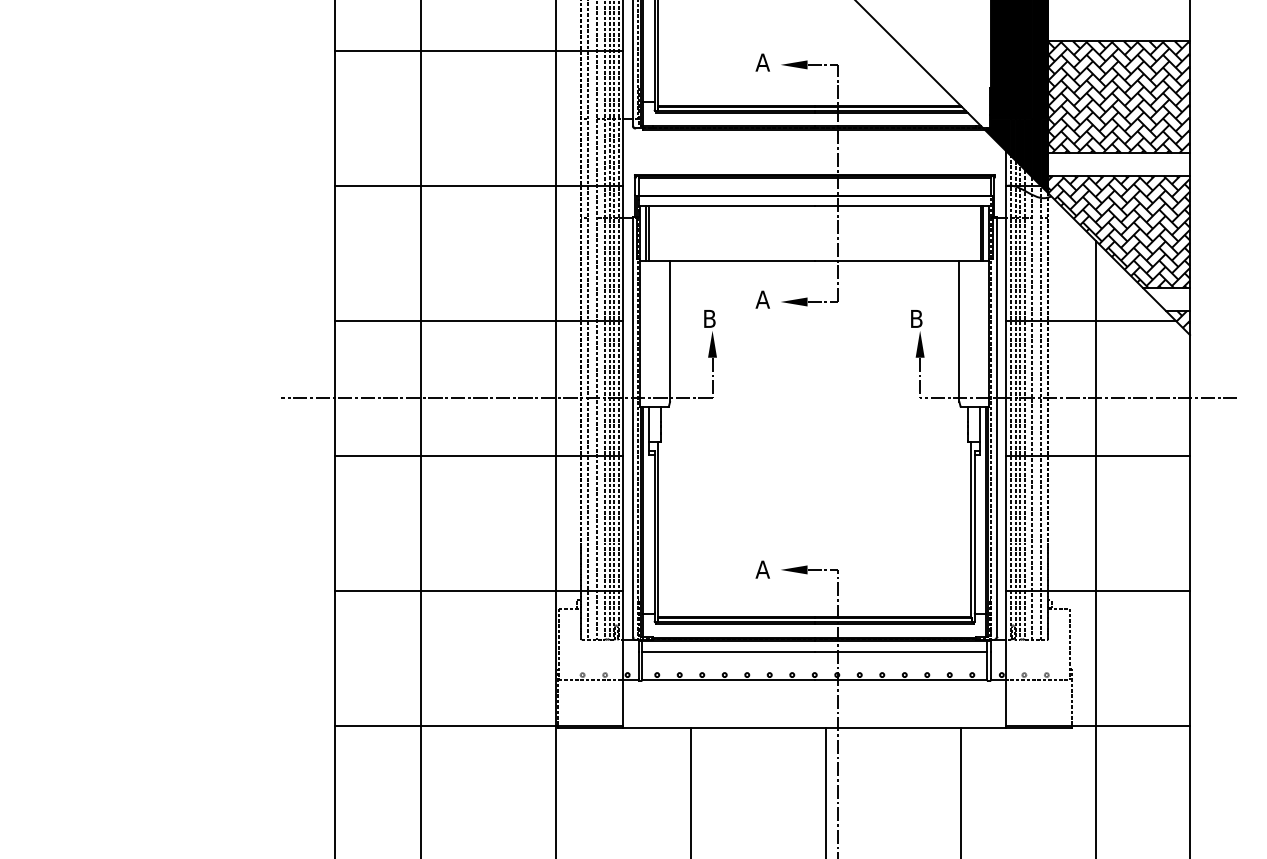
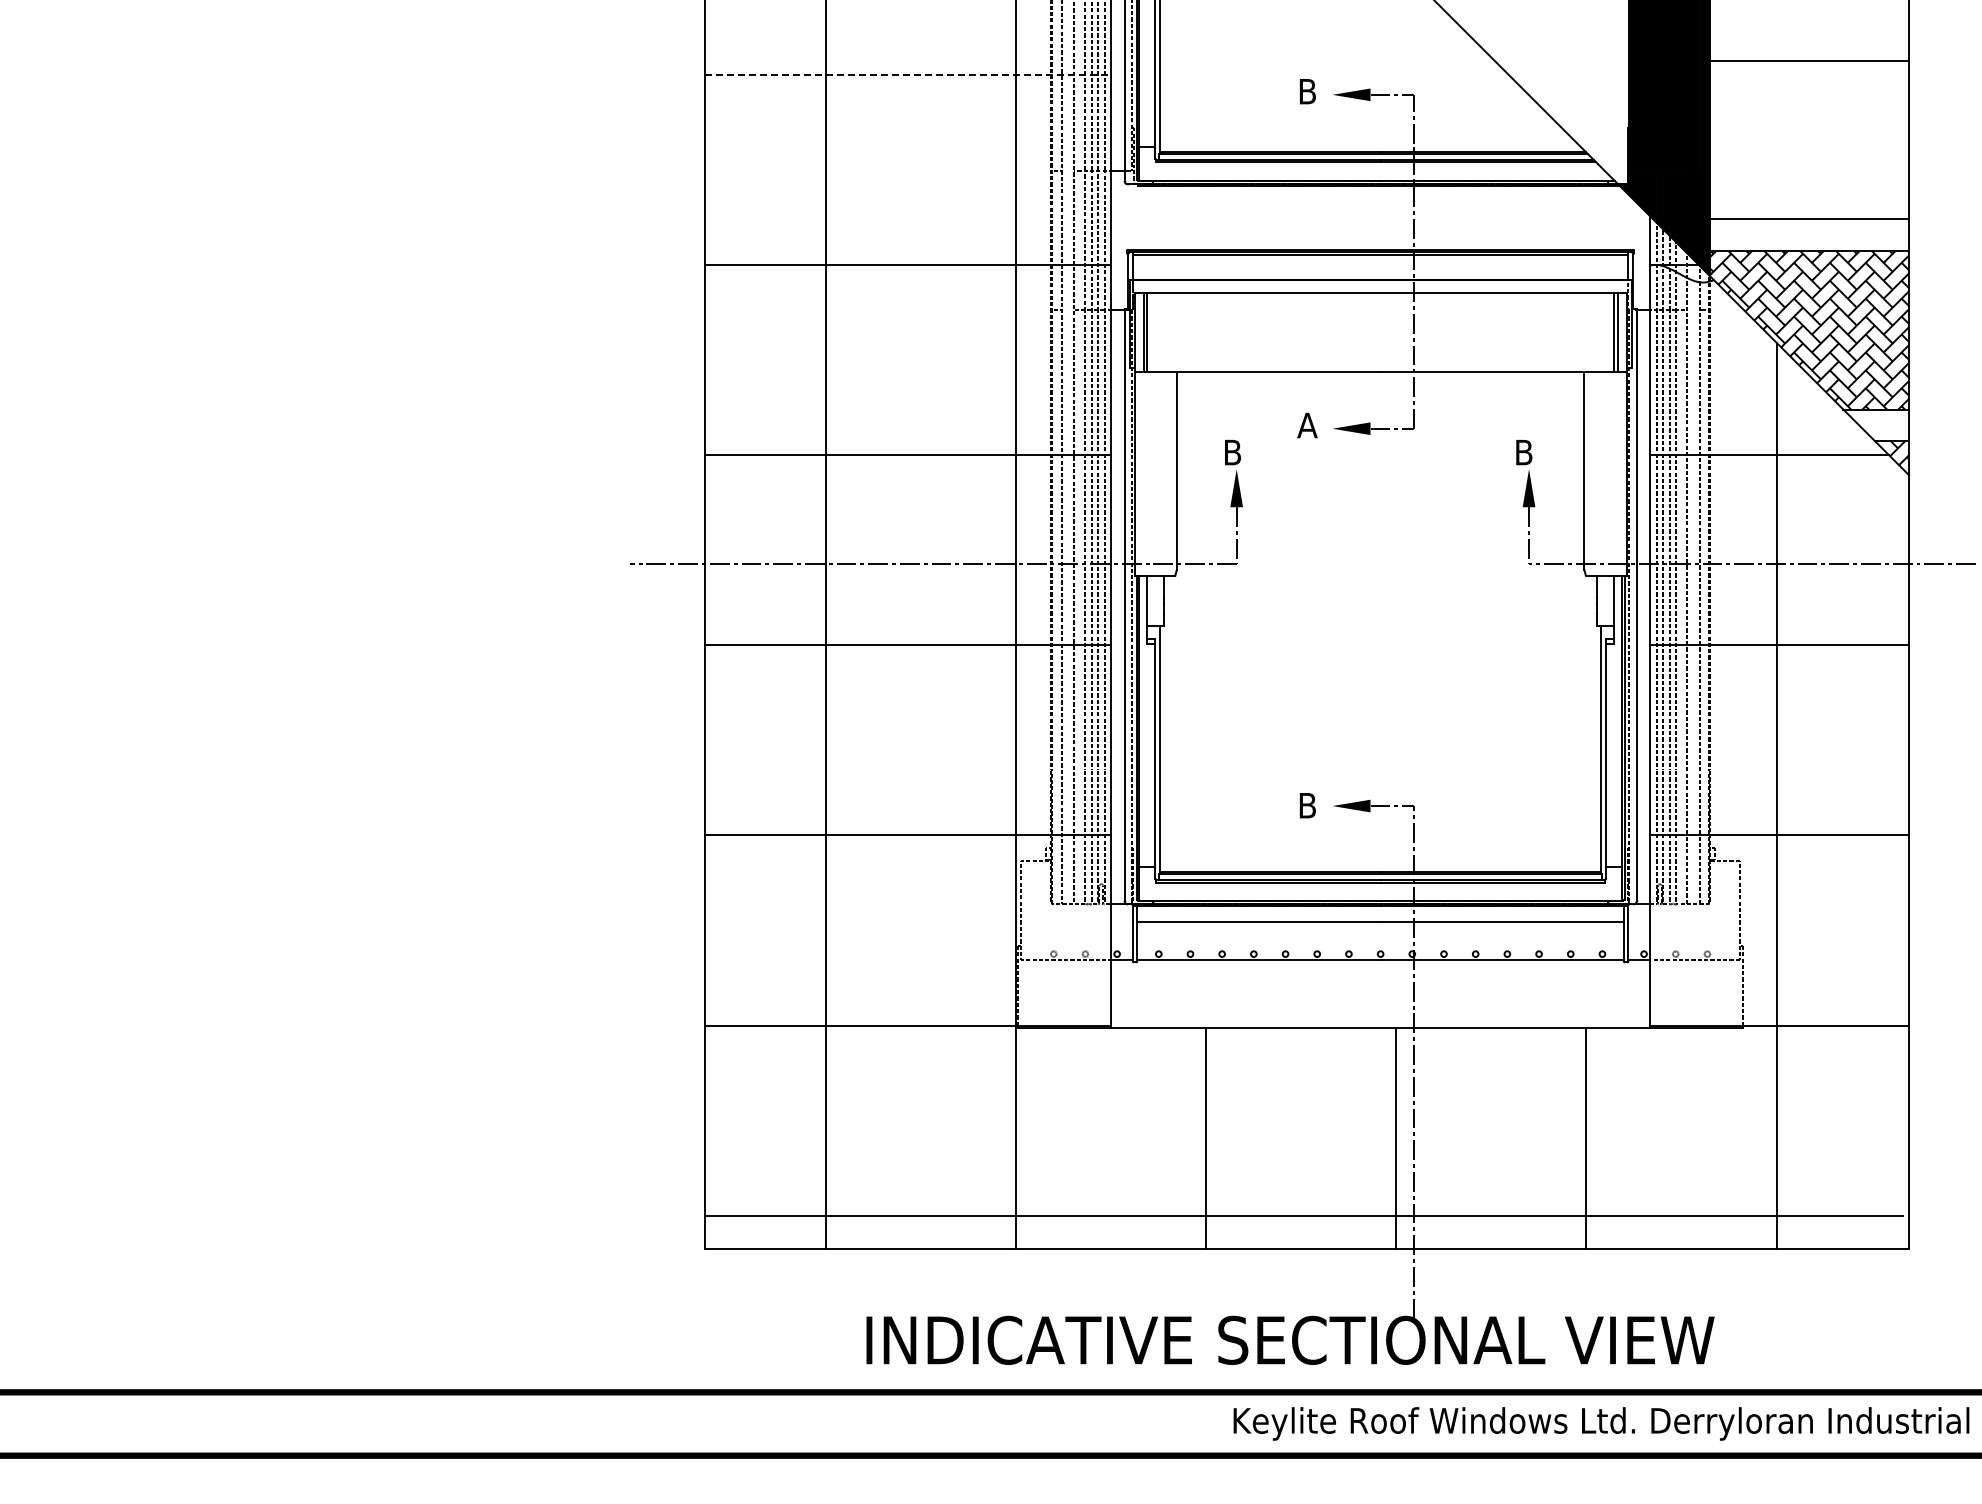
line: (479, 50) -> (908, 74), solid -> dashed
text: (762, 62) -> (1307, 91), A -> B
hatch: (1119, 96) -> (1809, 139), removed
text: (762, 569) -> (1307, 805), A -> B

